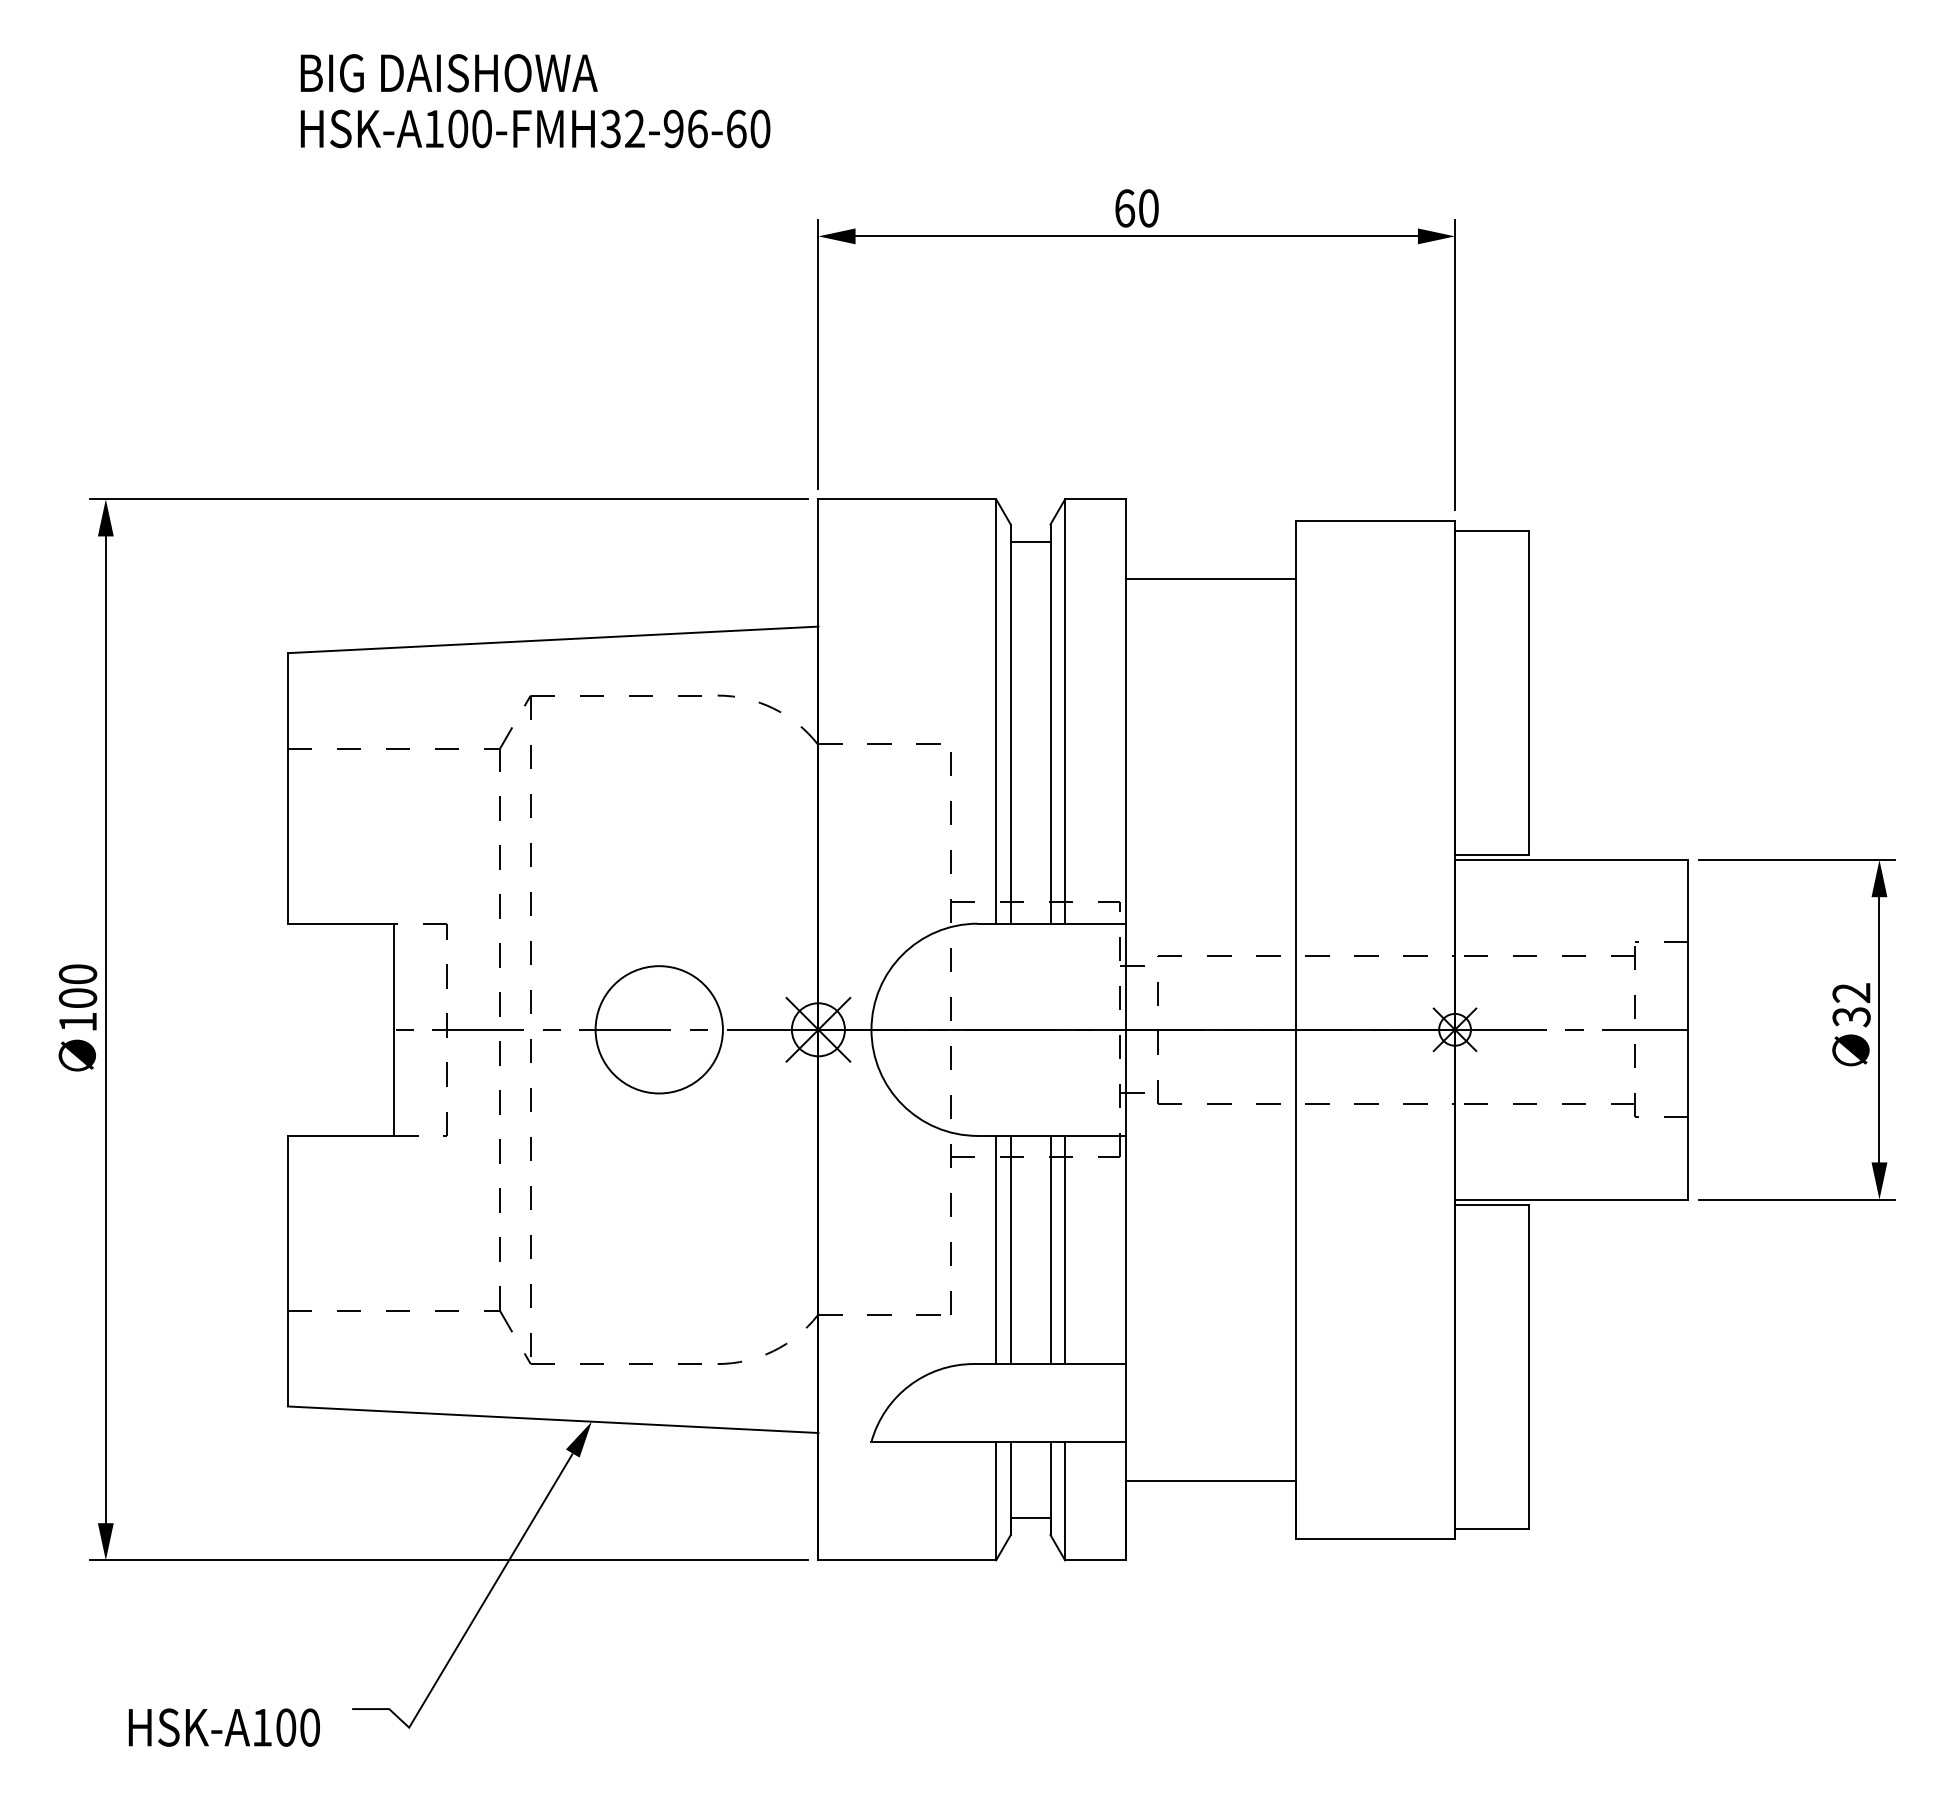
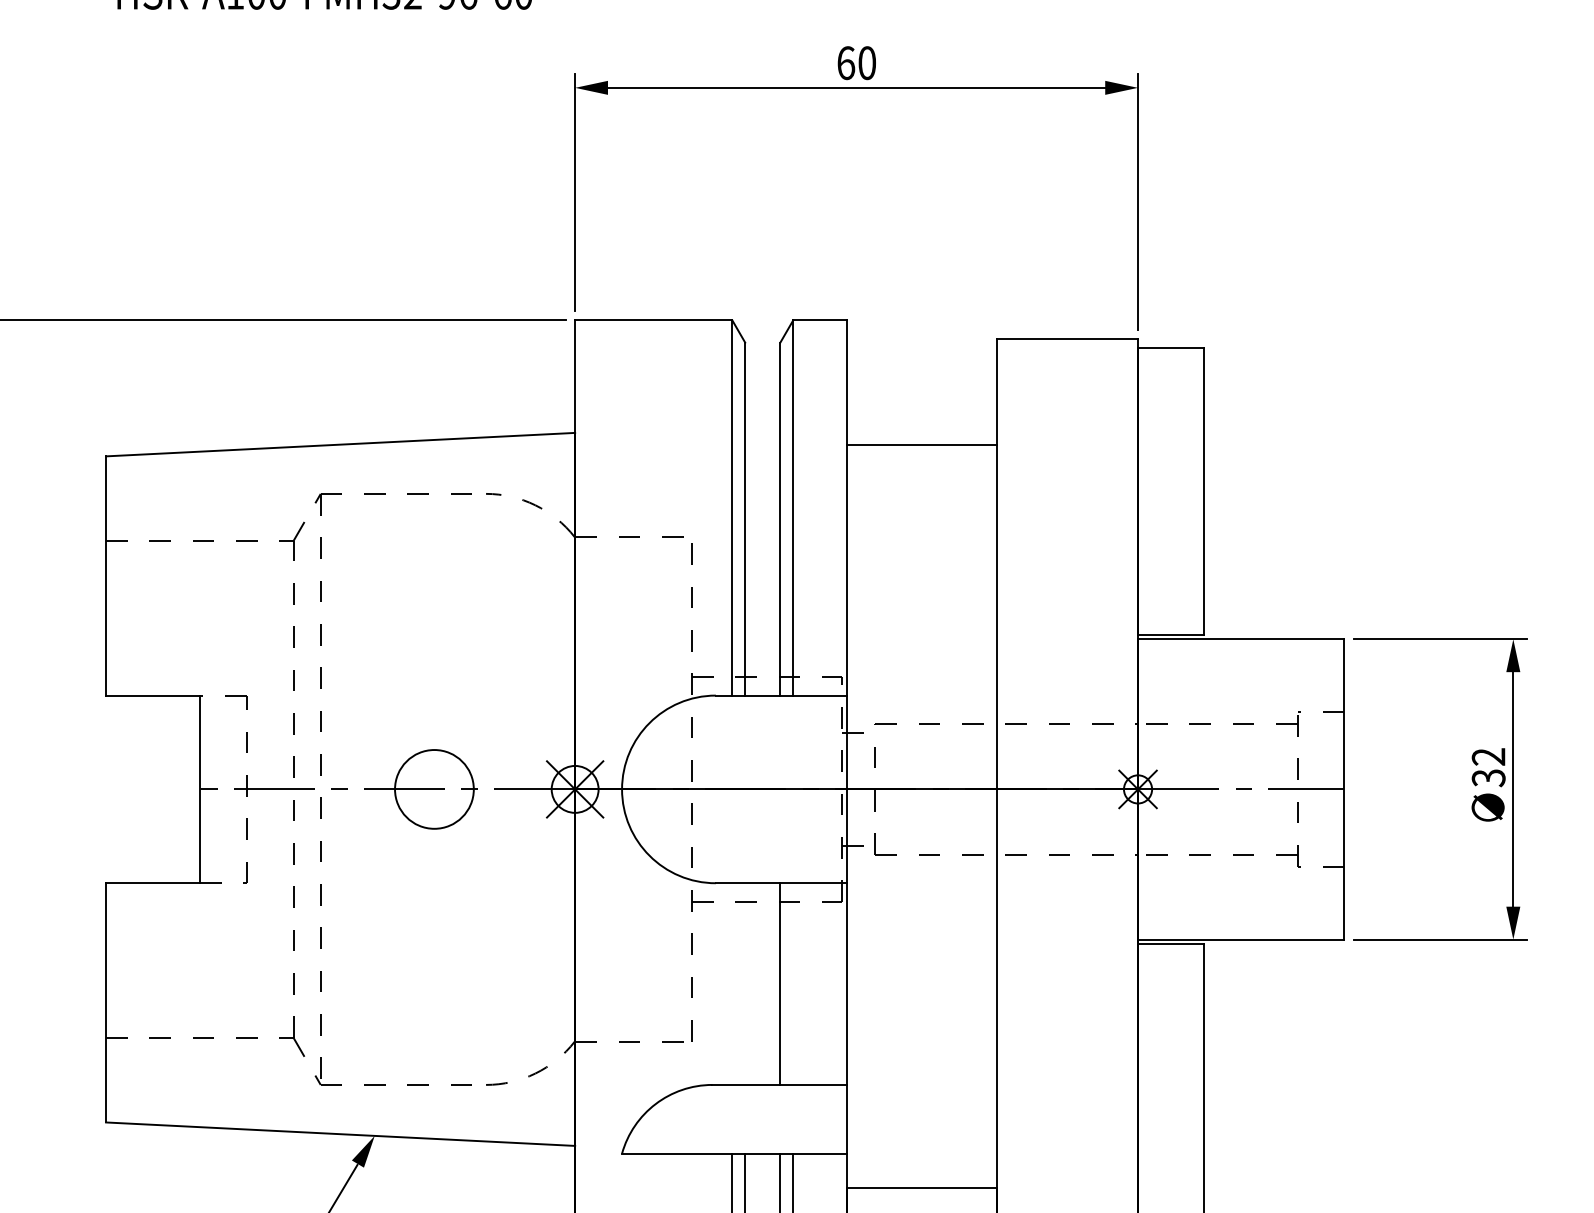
line: (1030, 541) -> (762, 357), removed
line: (1210, 578) -> (921, 444), moved
circle: (658, 1029) -> (433, 789), size x0.7
line: (996, 1249) -> (732, 983), removed
line: (1010, 1249) -> (744, 983), removed
line: (1065, 1249) -> (793, 983), removed

